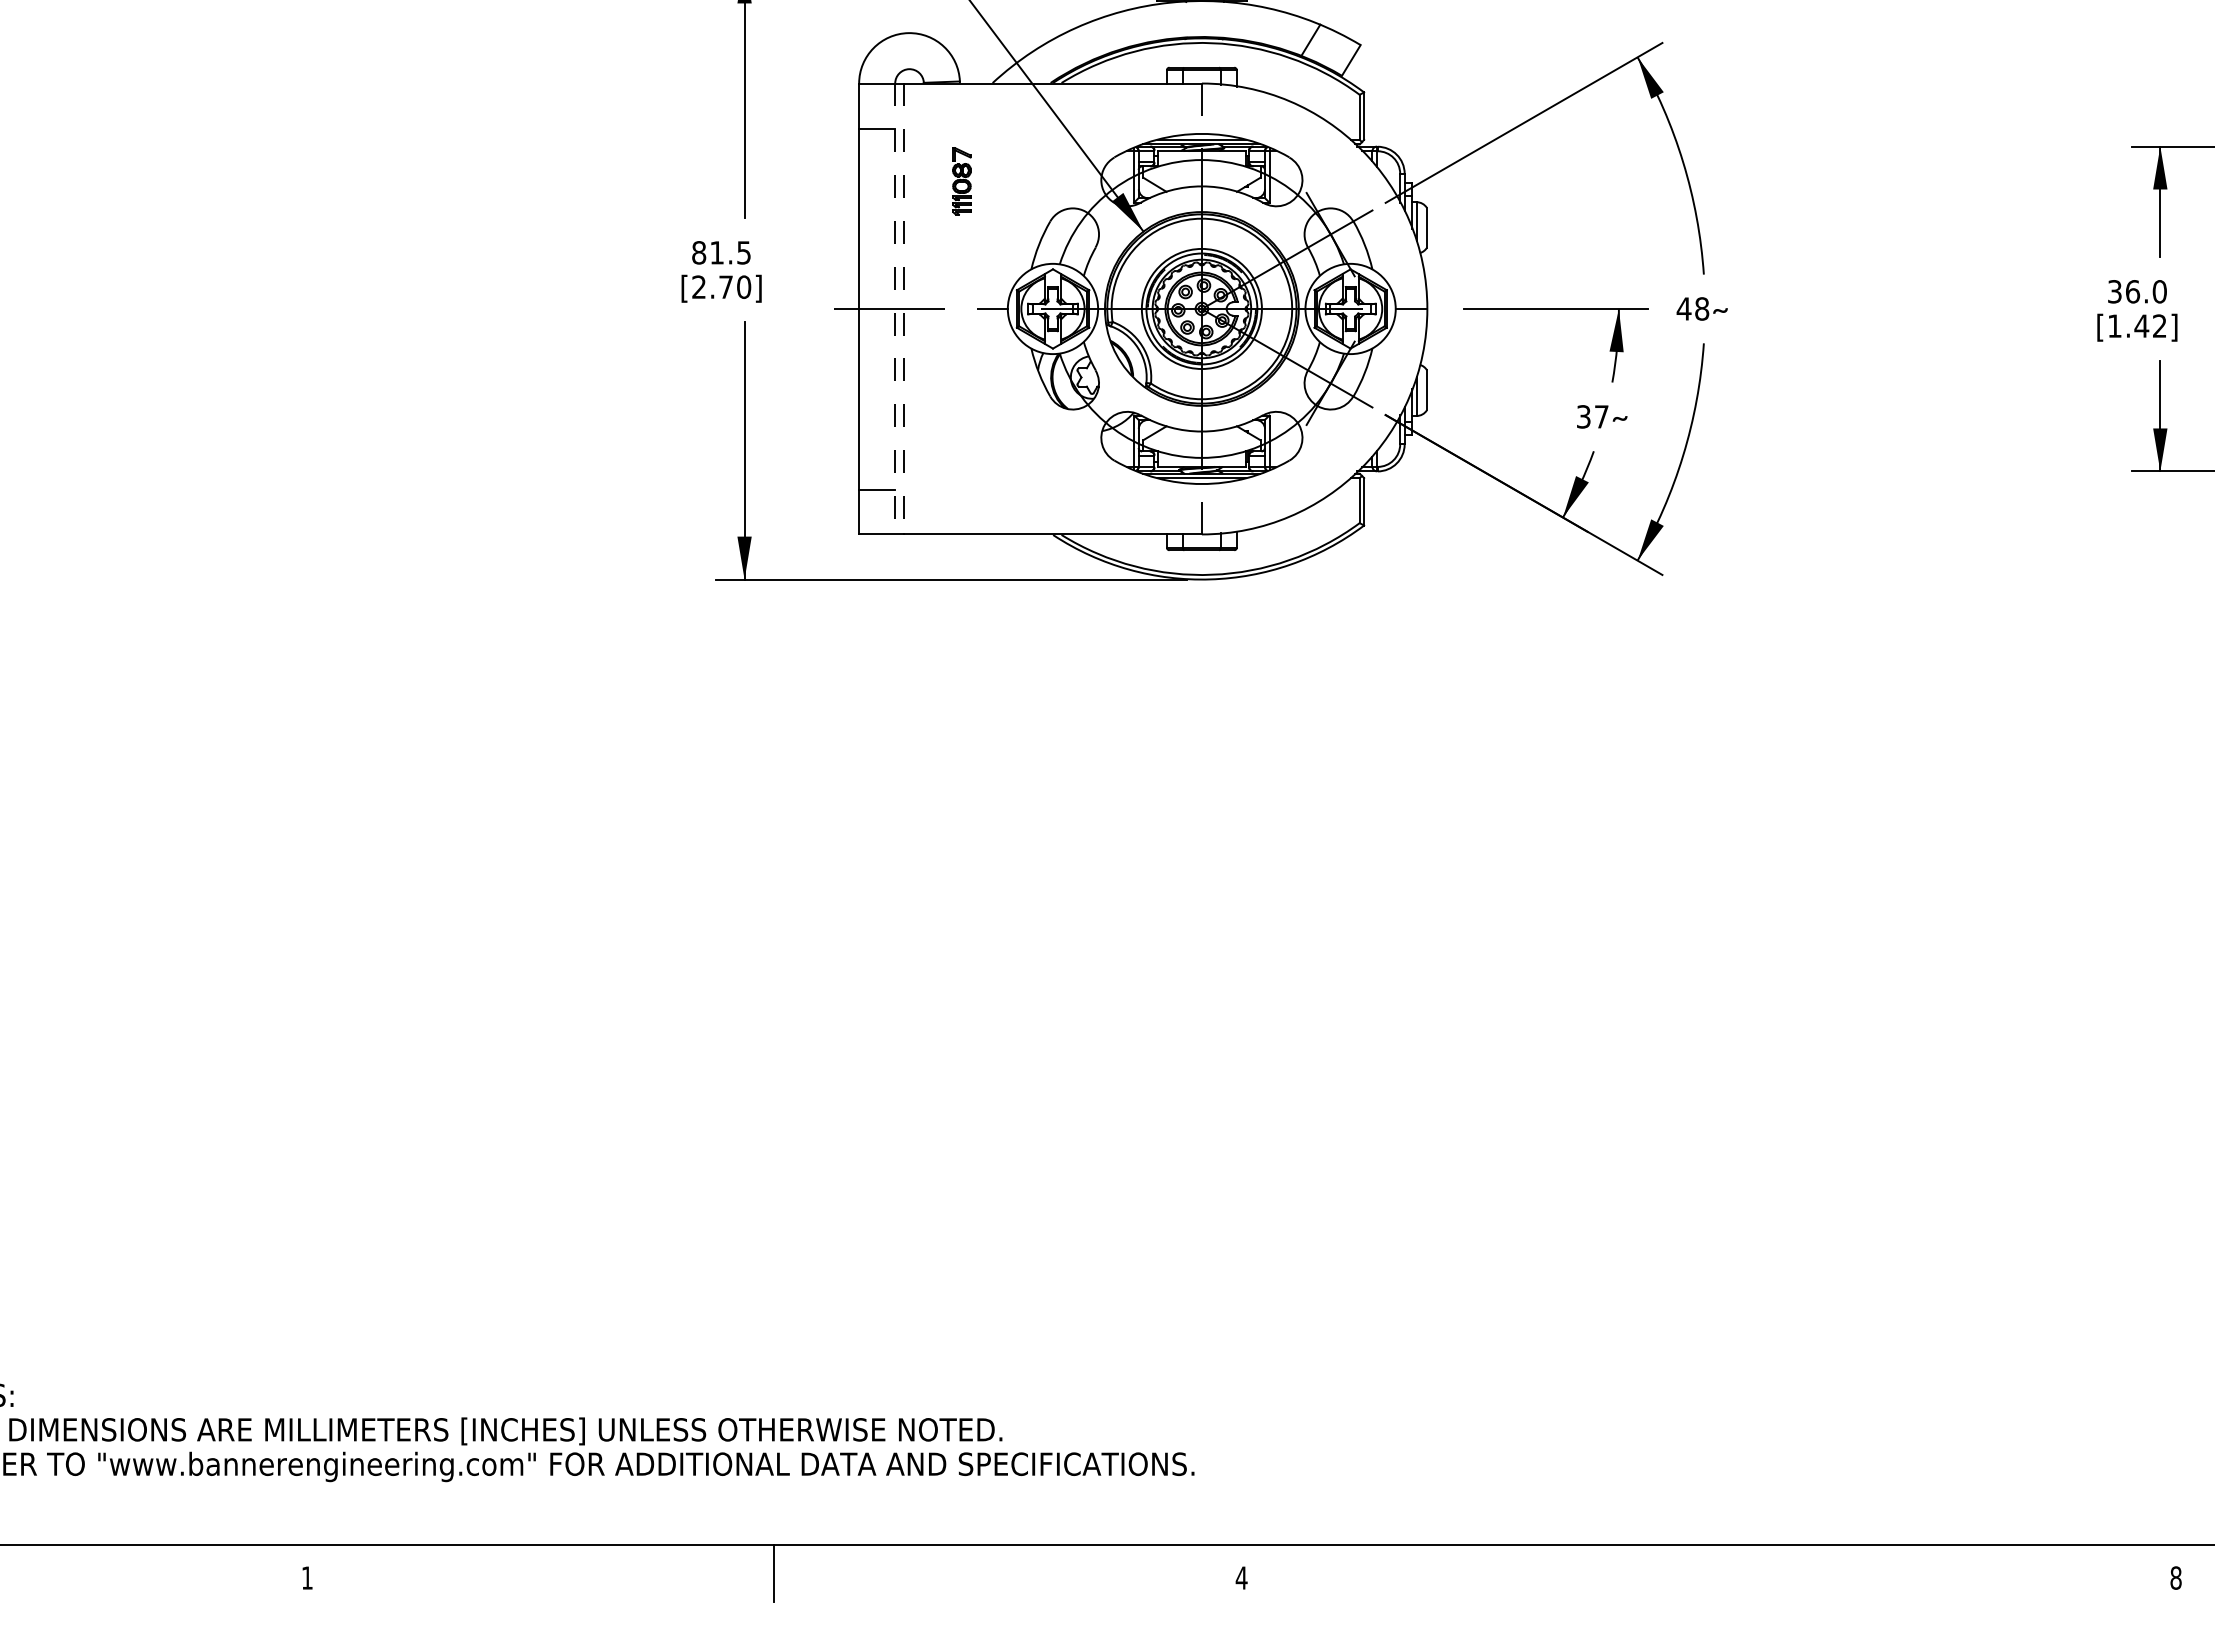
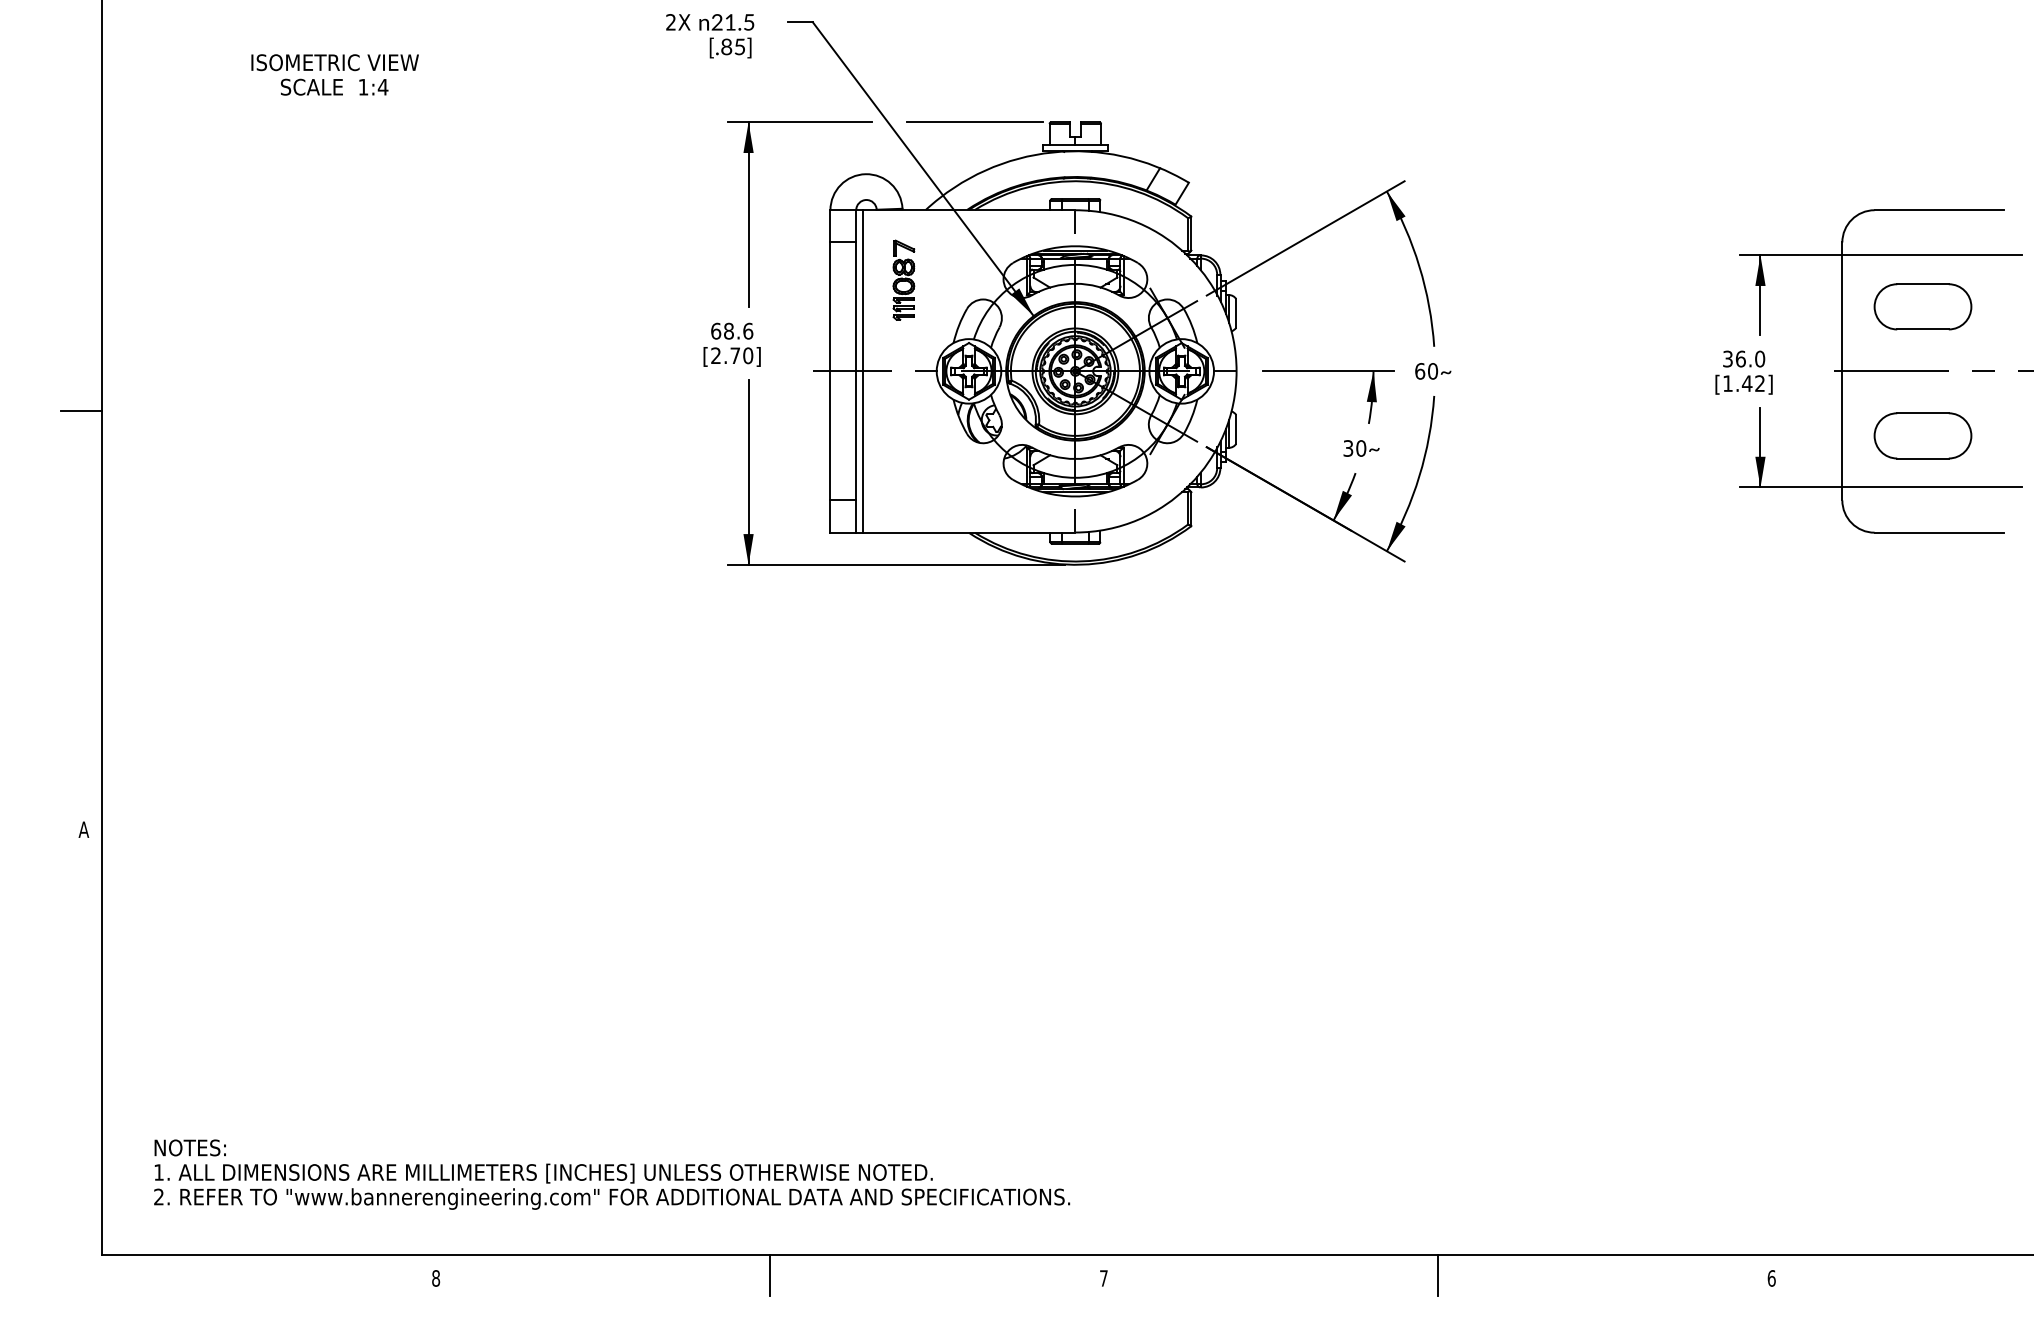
part: (961, 180) -> (903, 279), size x1.67
text: (722, 251) -> (732, 330), 81.5 -> 68.6
line: (895, 309) -> (856, 371), dashed -> solid
line: (903, 309) -> (862, 371), dashed -> solid
text: (1693, 309) -> (1426, 371), 48 -> 60
text: (1602, 416) -> (1361, 448), 37 -> 30
line: (1708, 1573) -> (1437, 1275), added
text: (307, 1578) -> (436, 1278), 1 -> 8
text: (1241, 1578) -> (1103, 1278), 4 -> 7
text: (2175, 1578) -> (1771, 1278), 8 -> 6

